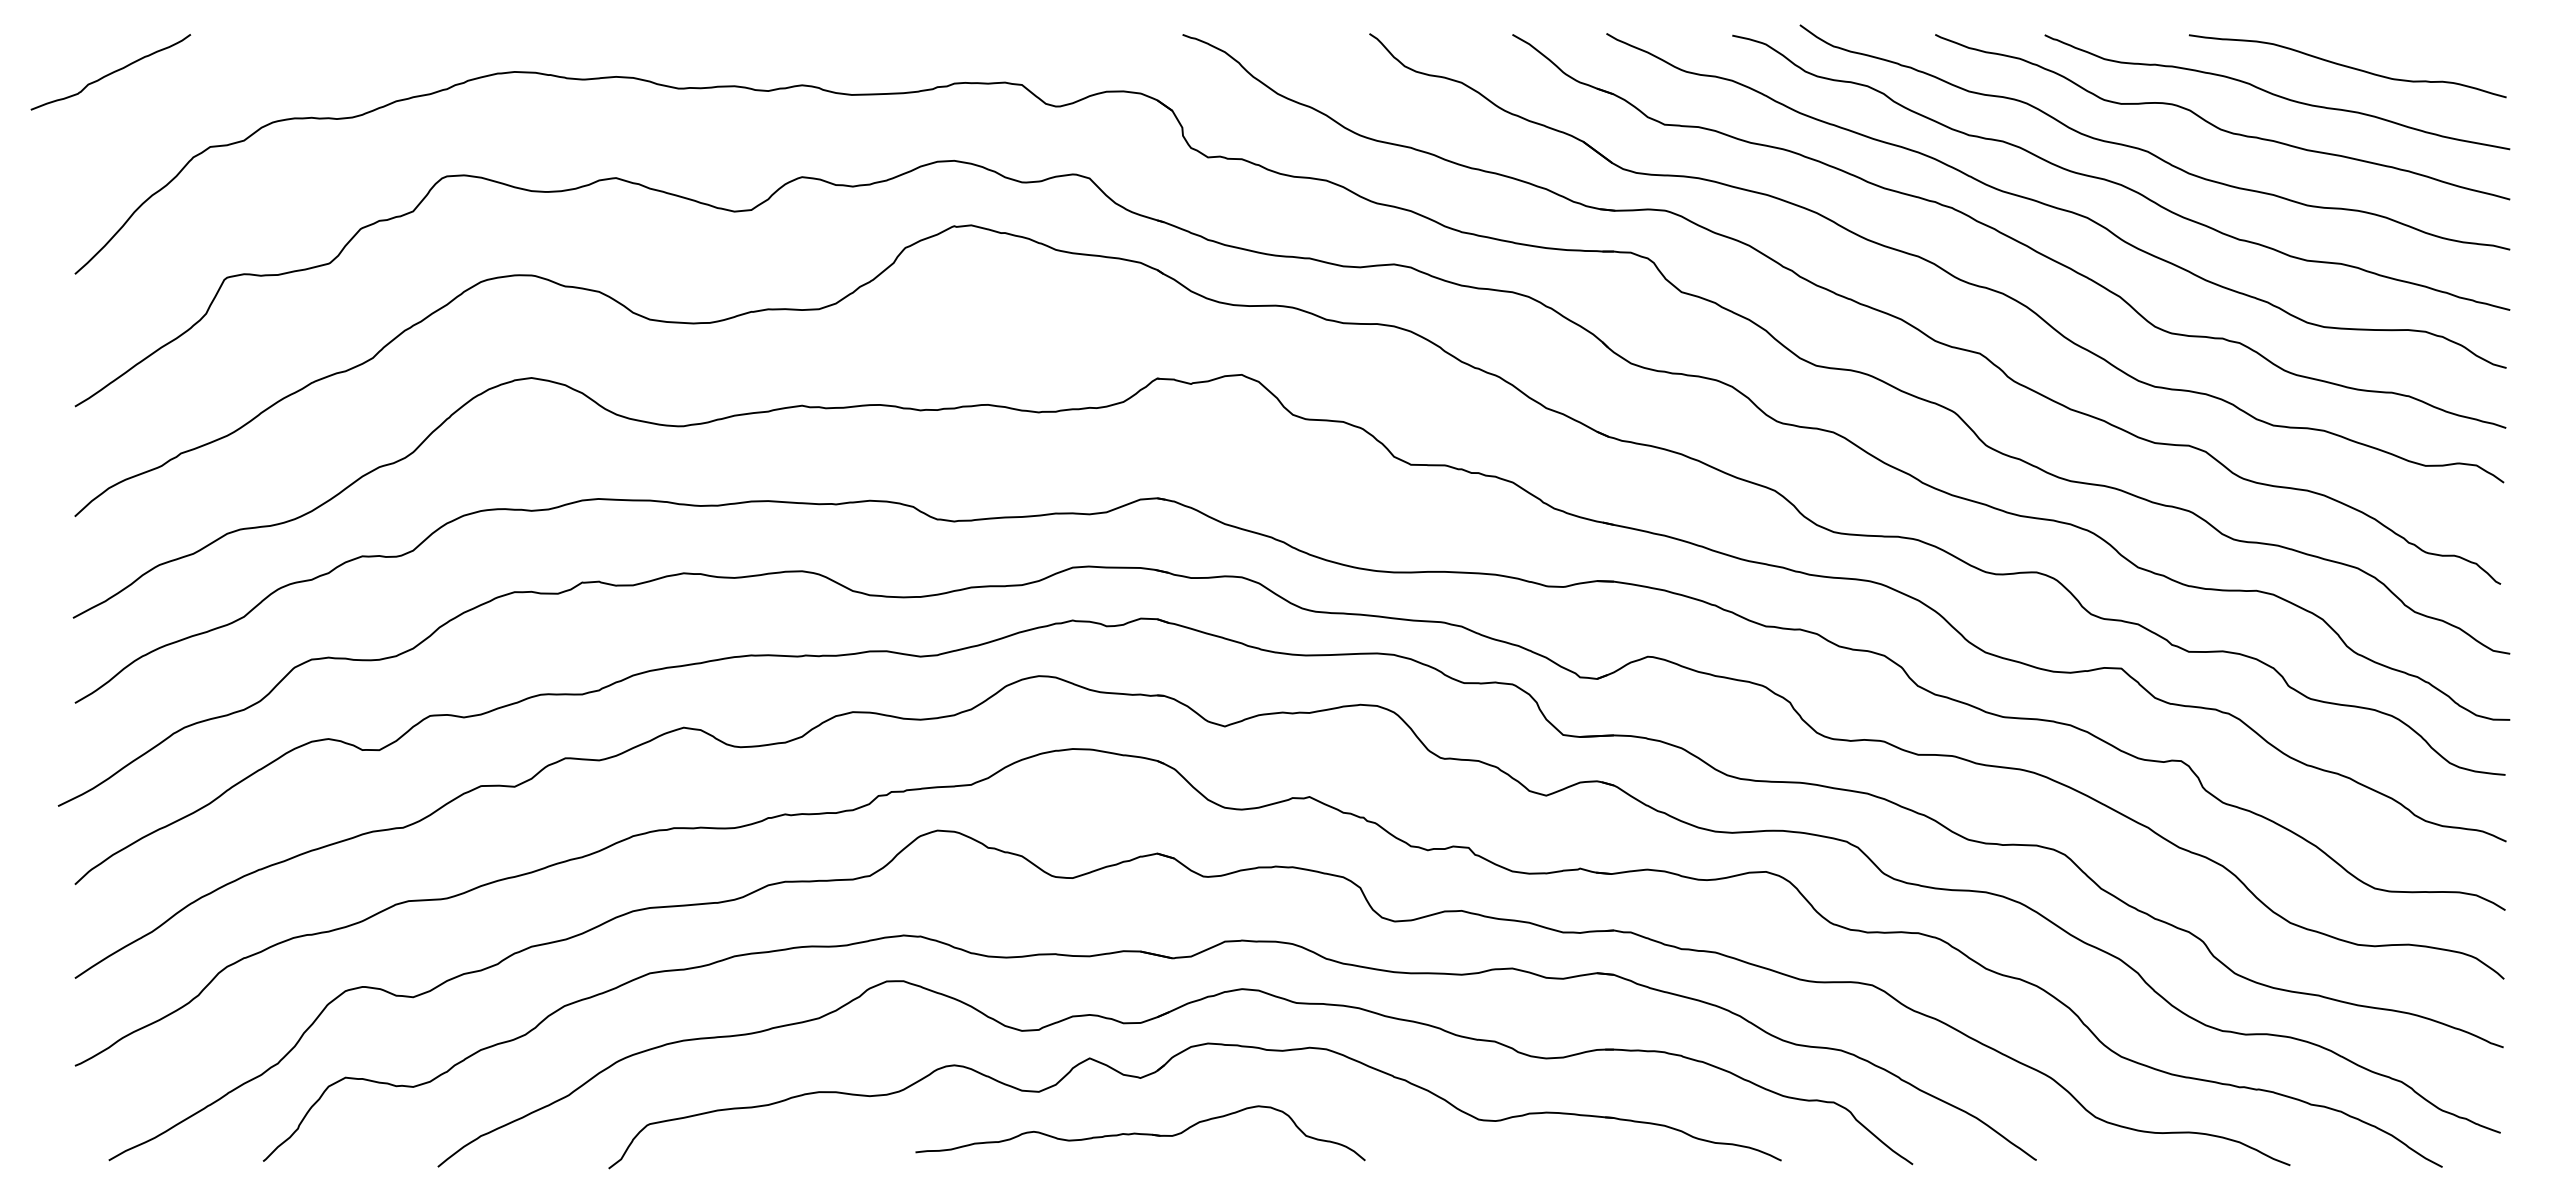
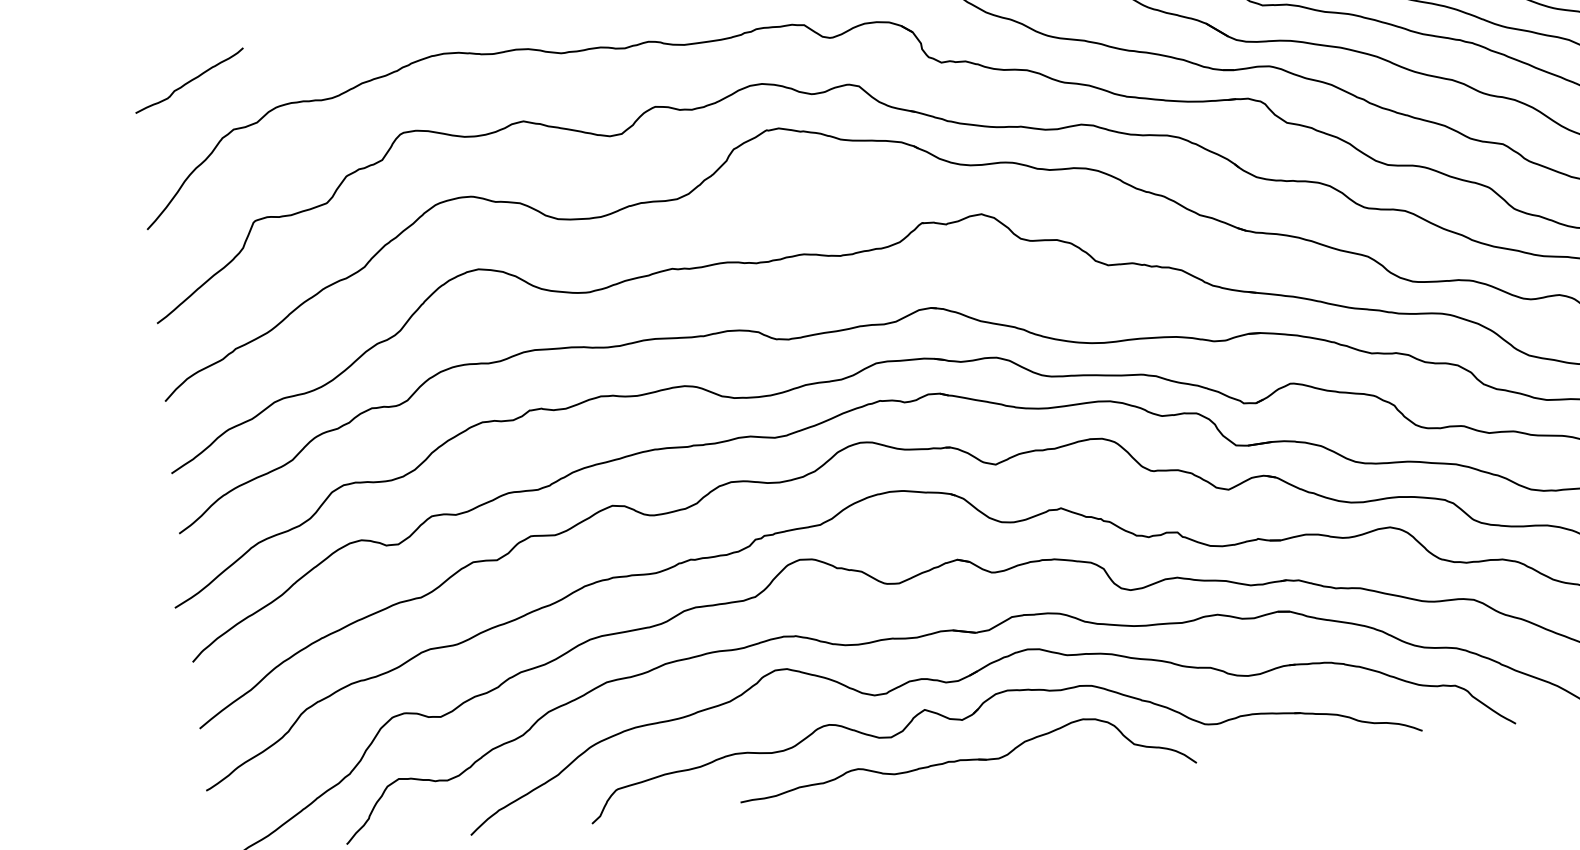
curve: (110, 72) -> (189, 80), moved
part: (1140, 1132) -> (966, 758), size x1.43

